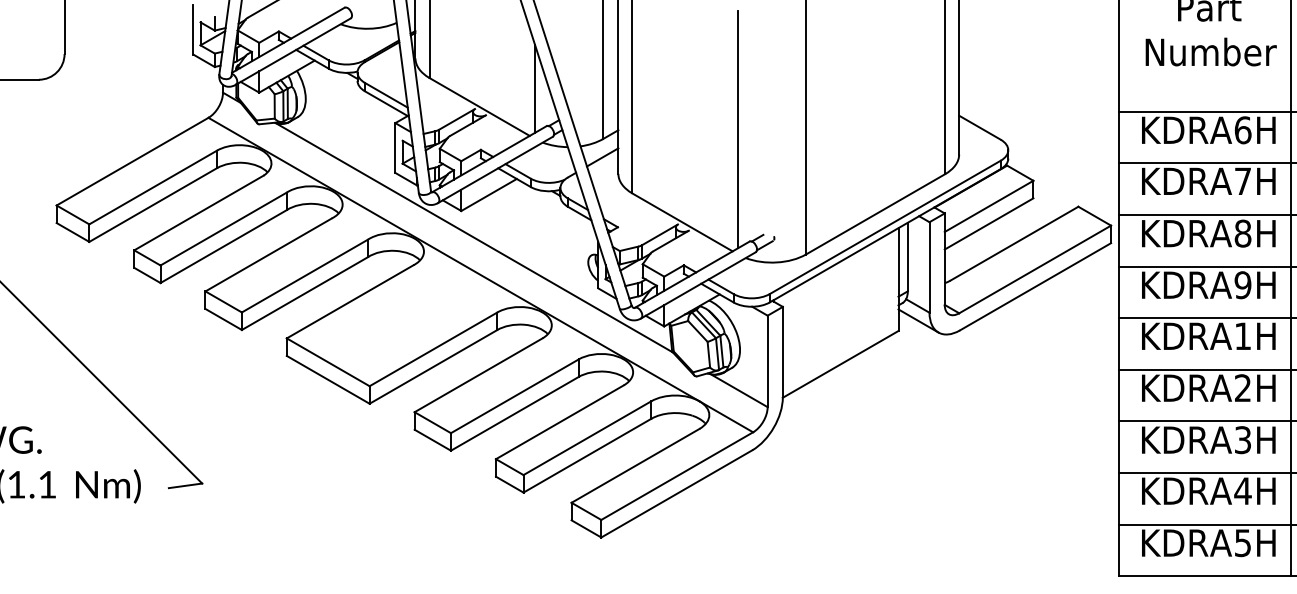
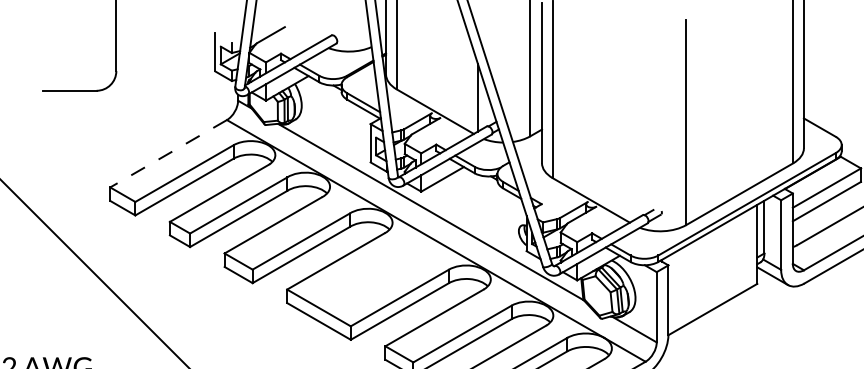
line: (738, 129) -> (634, 129), removed
line: (602, 157) -> (529, 150), removed
line: (132, 161) -> (168, 153), solid -> dashed

